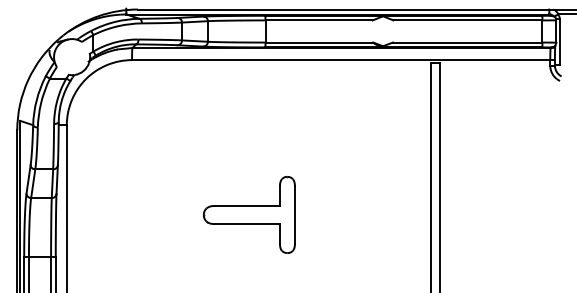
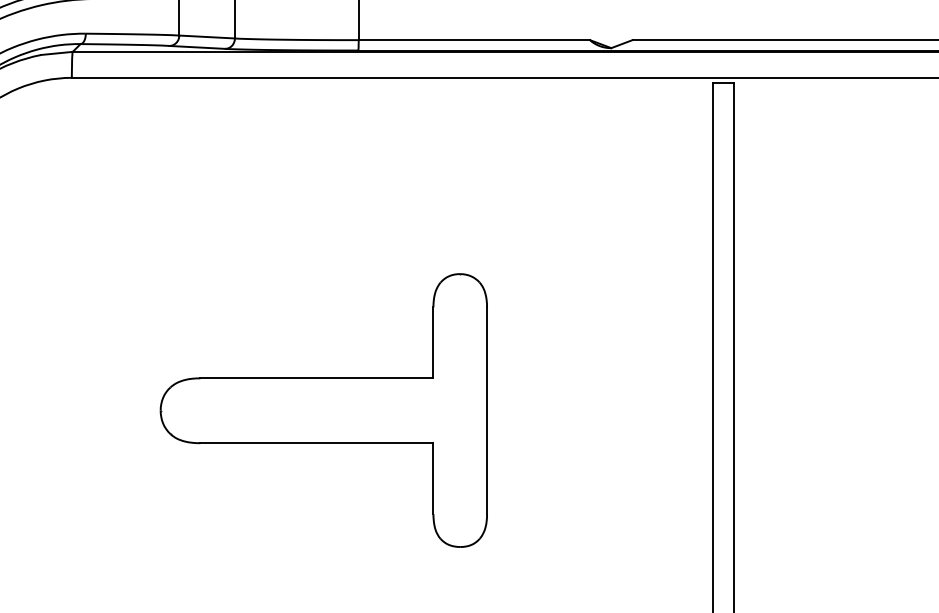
part: (249, 214) -> (324, 409), size x1.67

